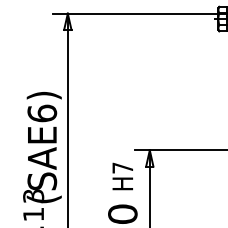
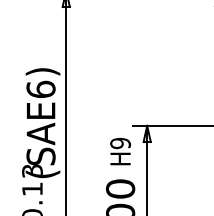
text: (122, 167) -> (120, 142), H7 -> H9

